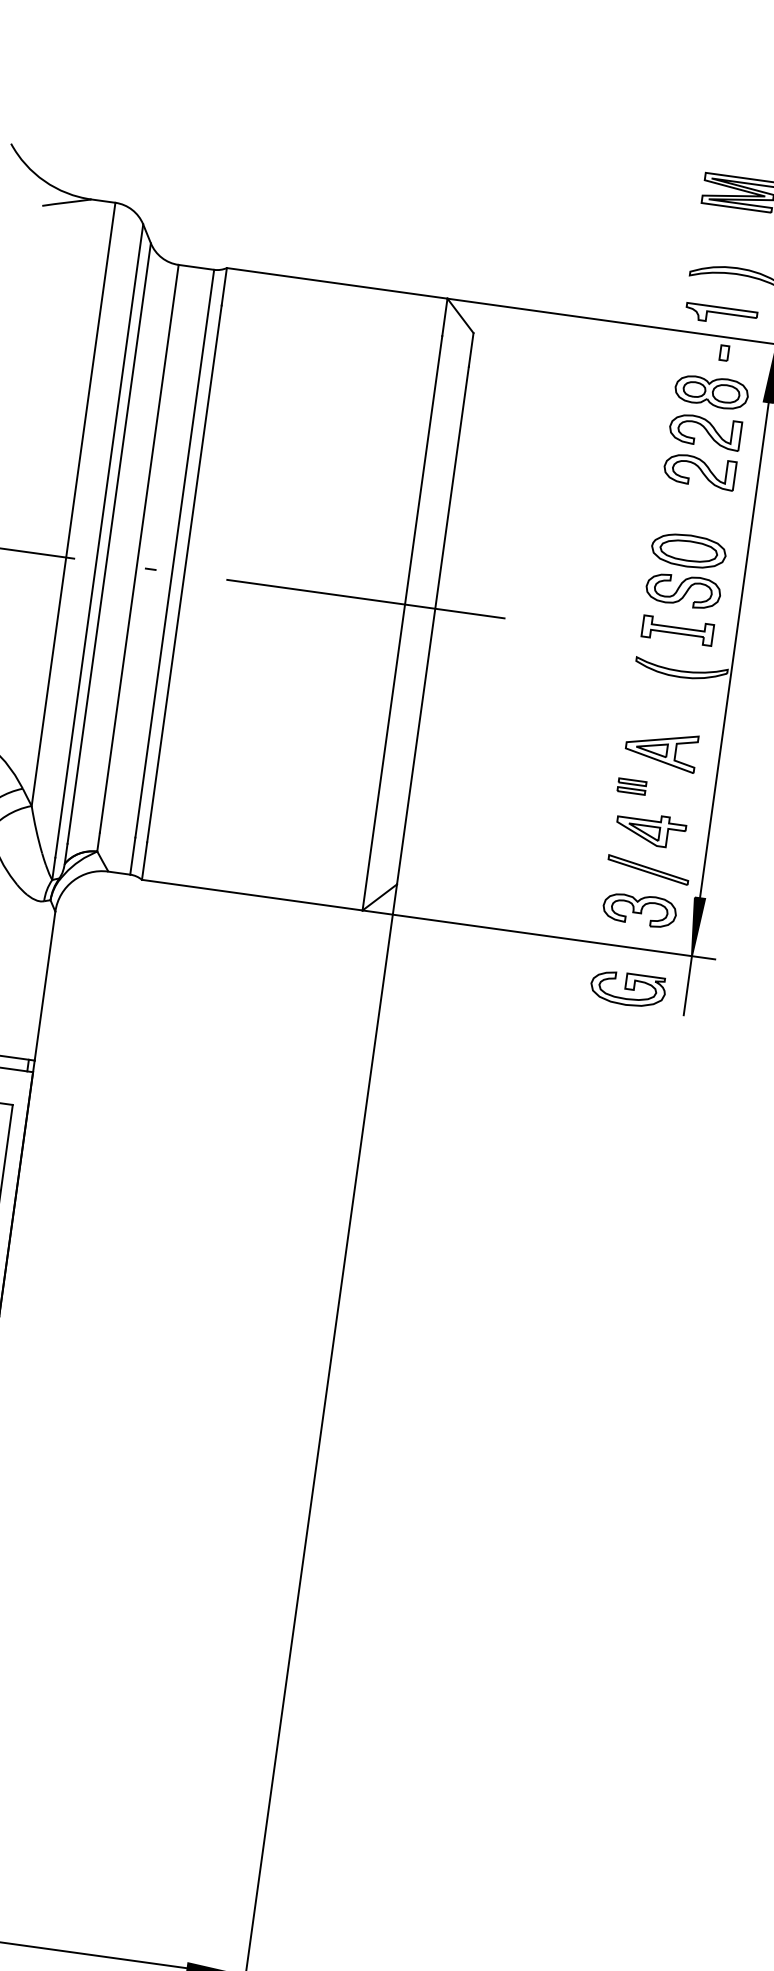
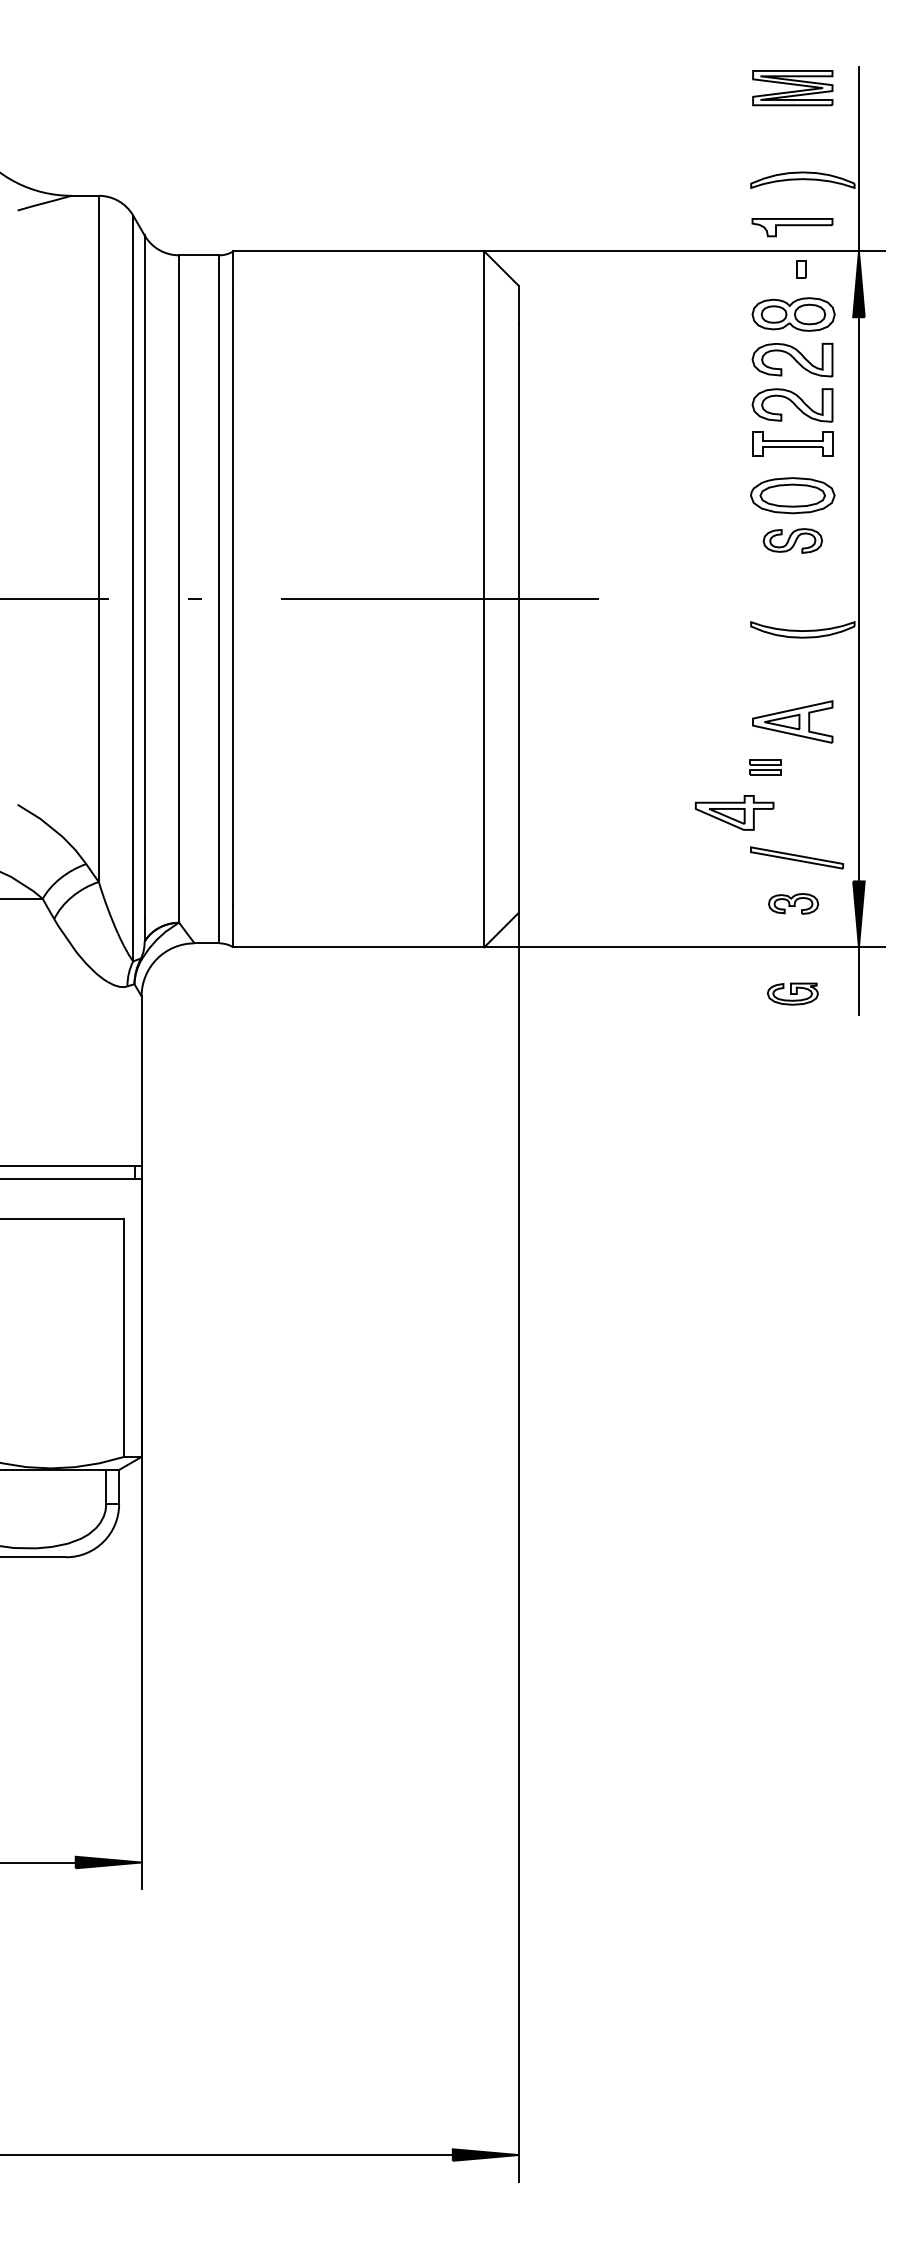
part: (683, 590) -> (792, 540), size x0.7
part: (677, 629) -> (792, 443), moved
part: (650, 829) -> (734, 812), moved
part: (639, 909) -> (793, 903), size x0.6
part: (627, 988) -> (792, 993), size x0.6

